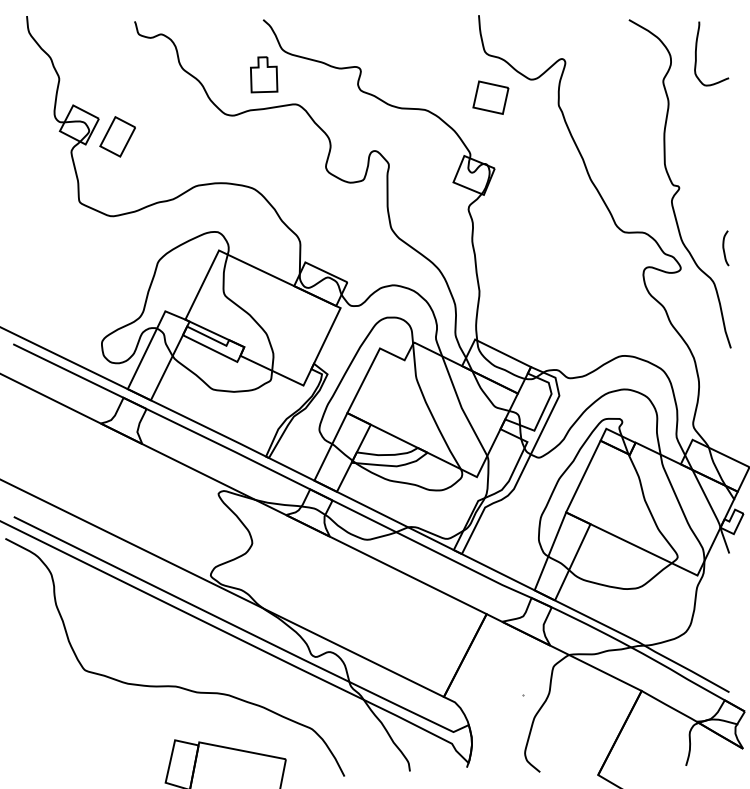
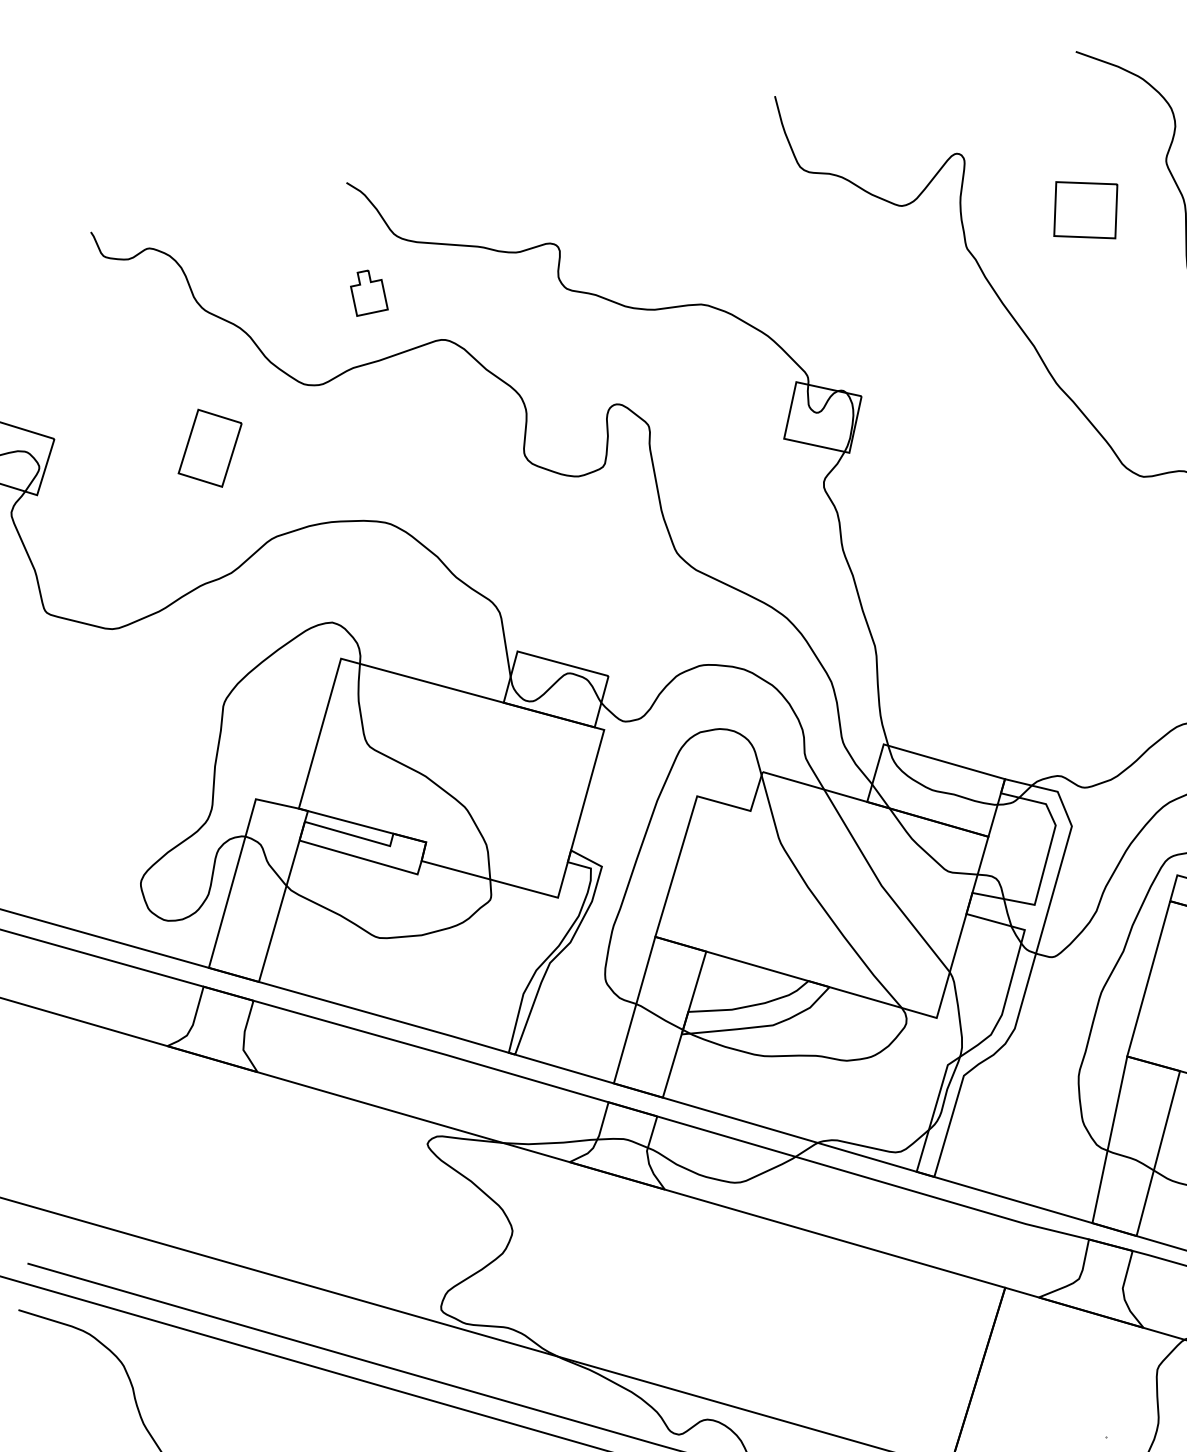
part: (264, 74) -> (368, 291), size x0.6
part: (490, 97) -> (1084, 209), moved
part: (117, 136) -> (209, 447), moved

